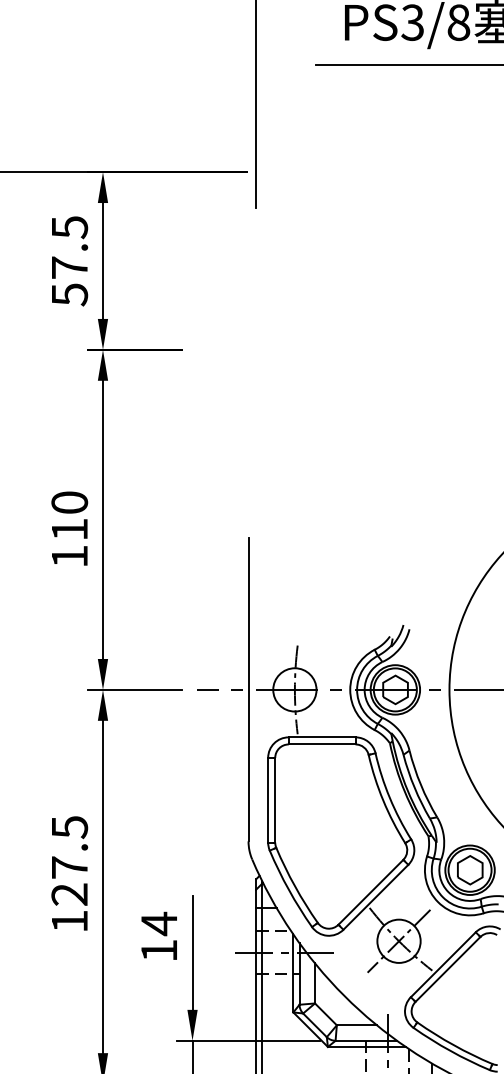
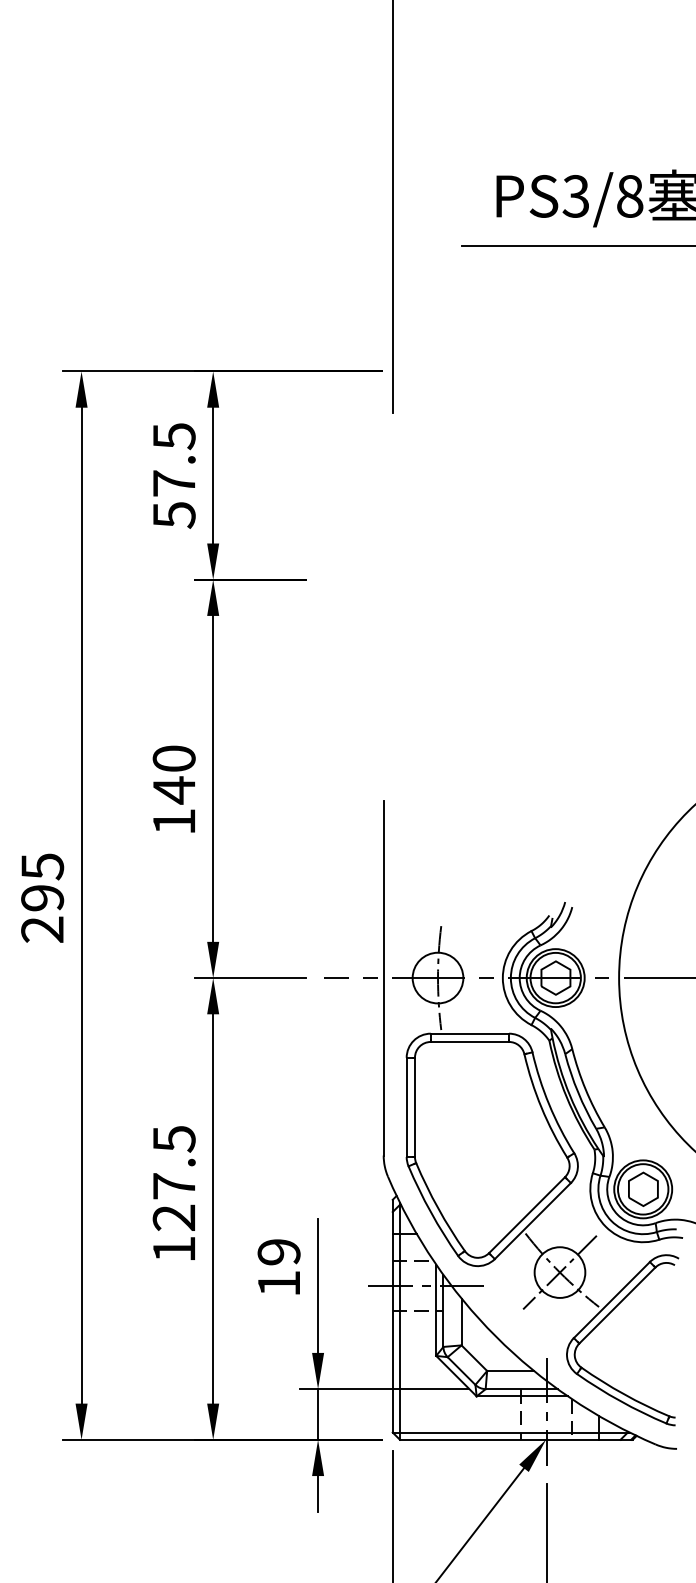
text: (69, 529) -> (174, 790), 110 -> 140
text: (158, 924) -> (278, 1252), 14 -> 19

